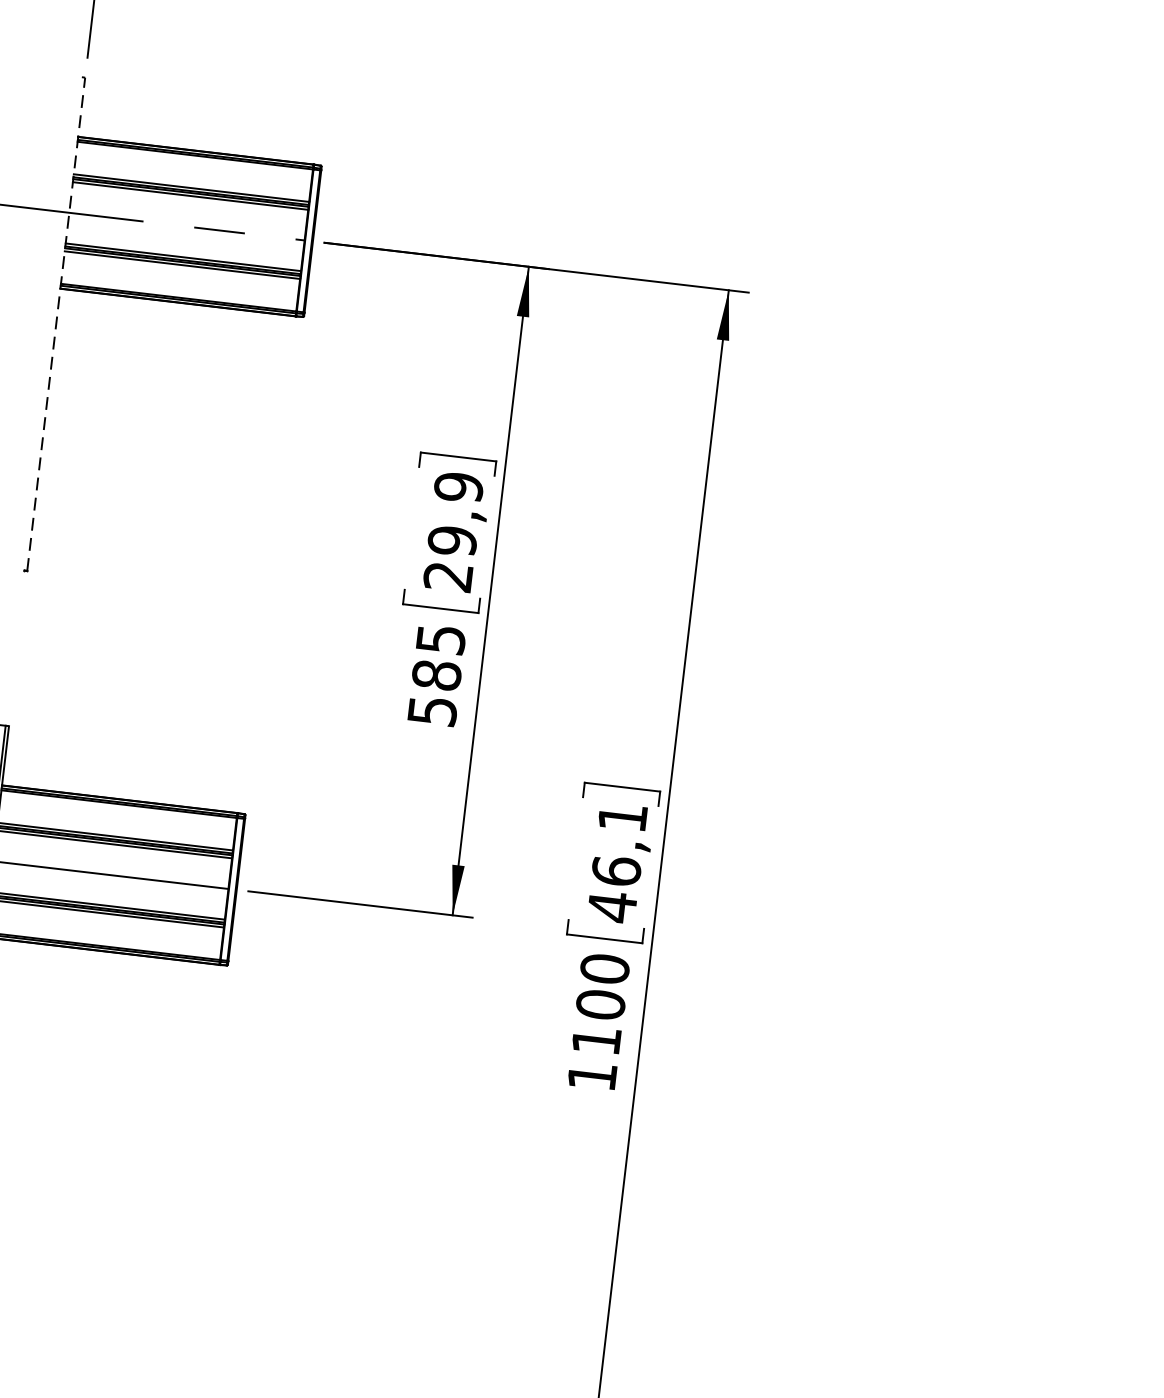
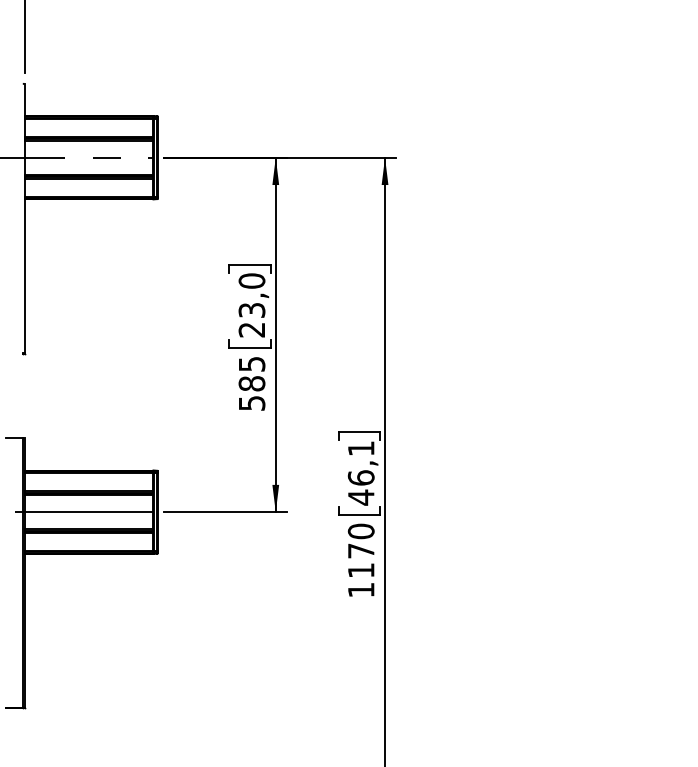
line: (55, 323) -> (24, 218), dashed -> solid
text: (454, 513) -> (251, 295), 29,9 -> 23,0
text: (599, 1003) -> (360, 550), 1100 -> 1170

